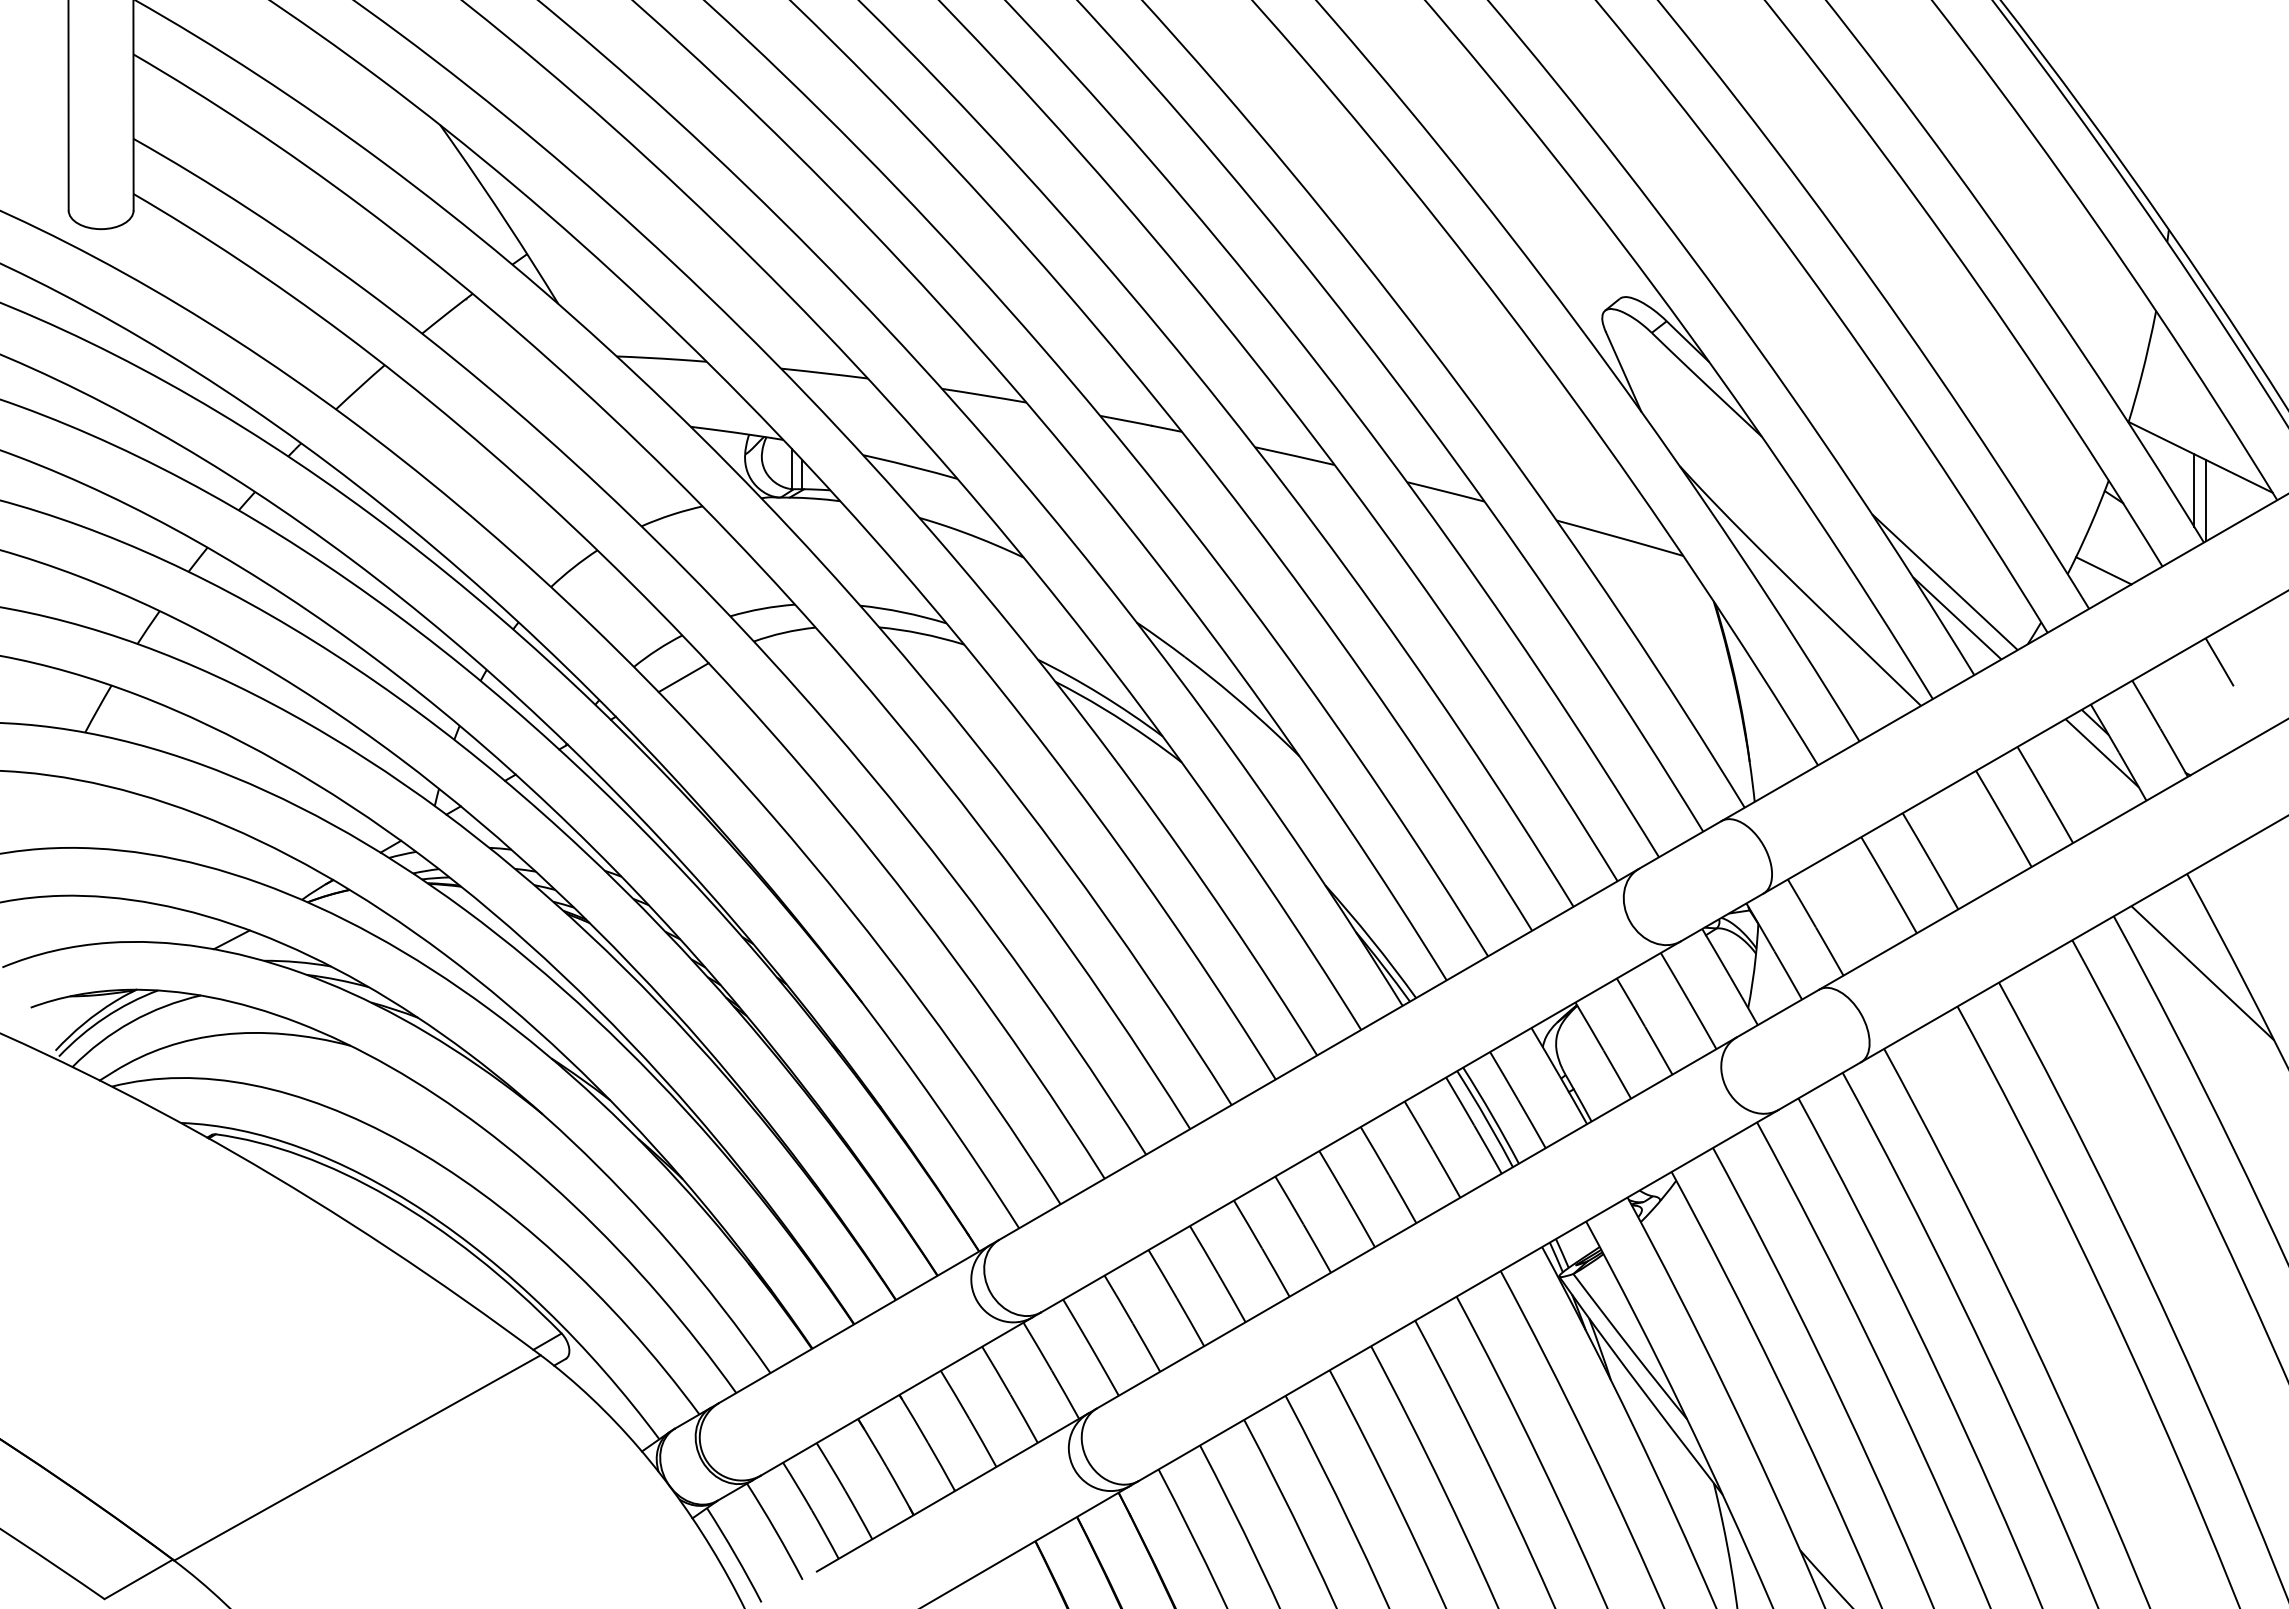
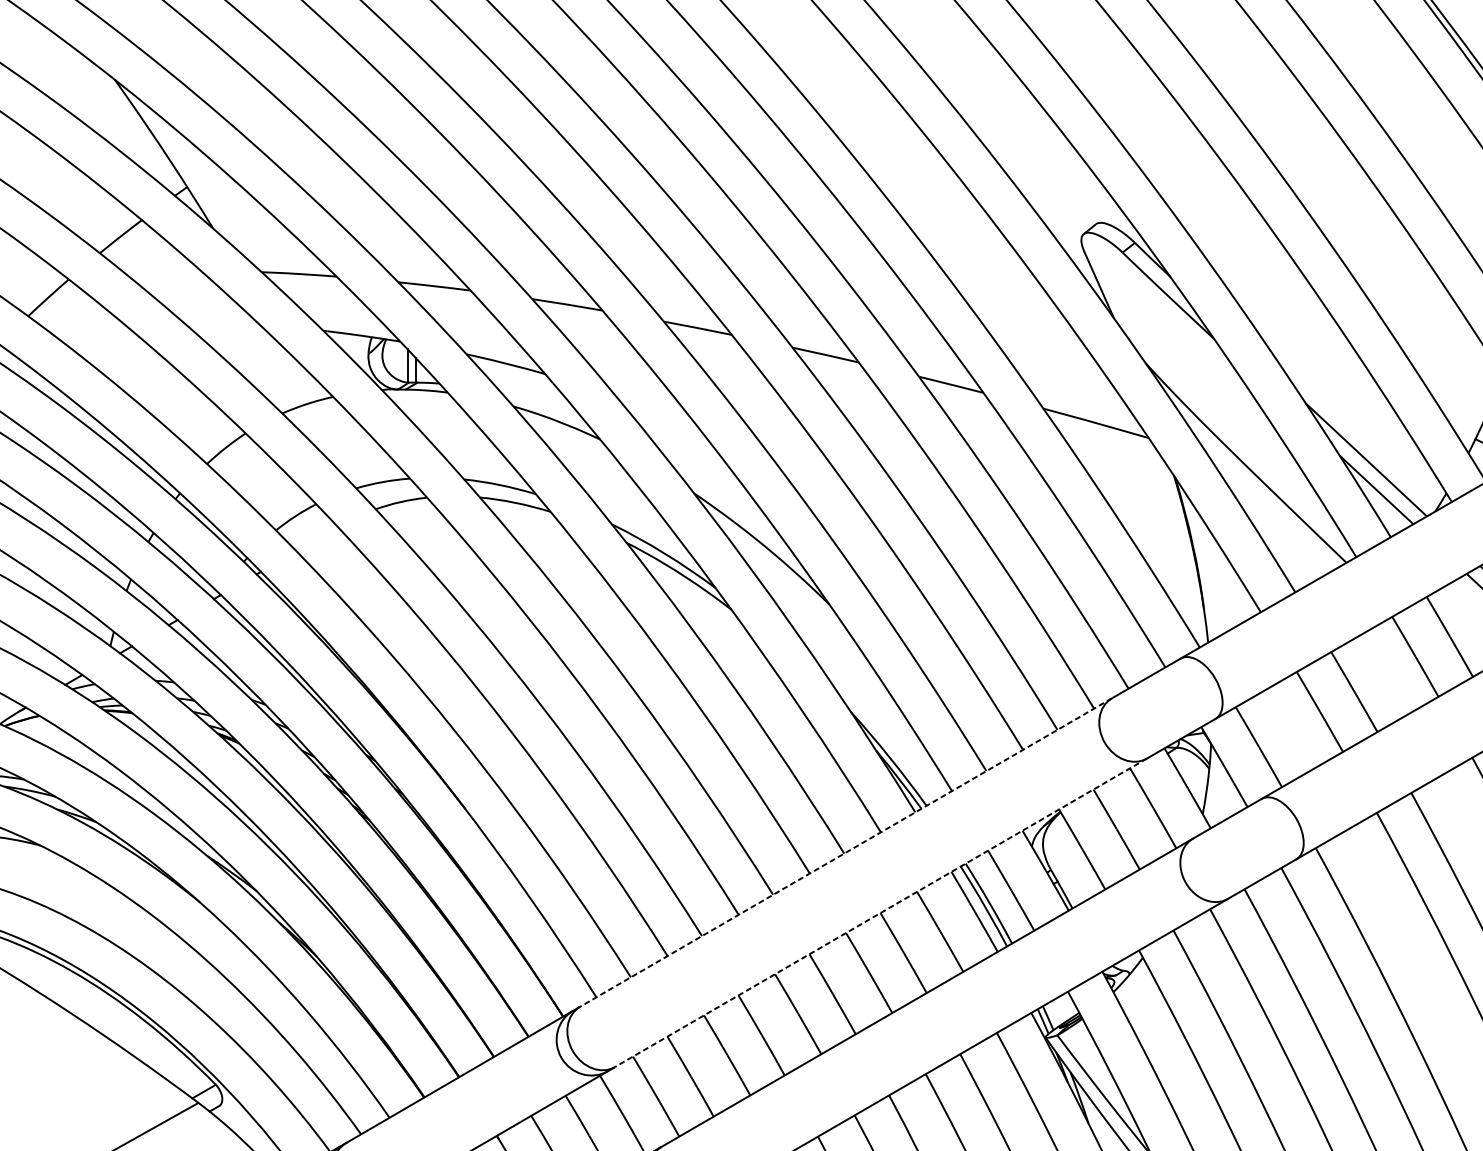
line: (683, 677) -> (317, 539), removed
line: (1319, 1054) -> (846, 852), solid -> dashed
line: (1361, 1126) -> (881, 912), solid -> dashed

